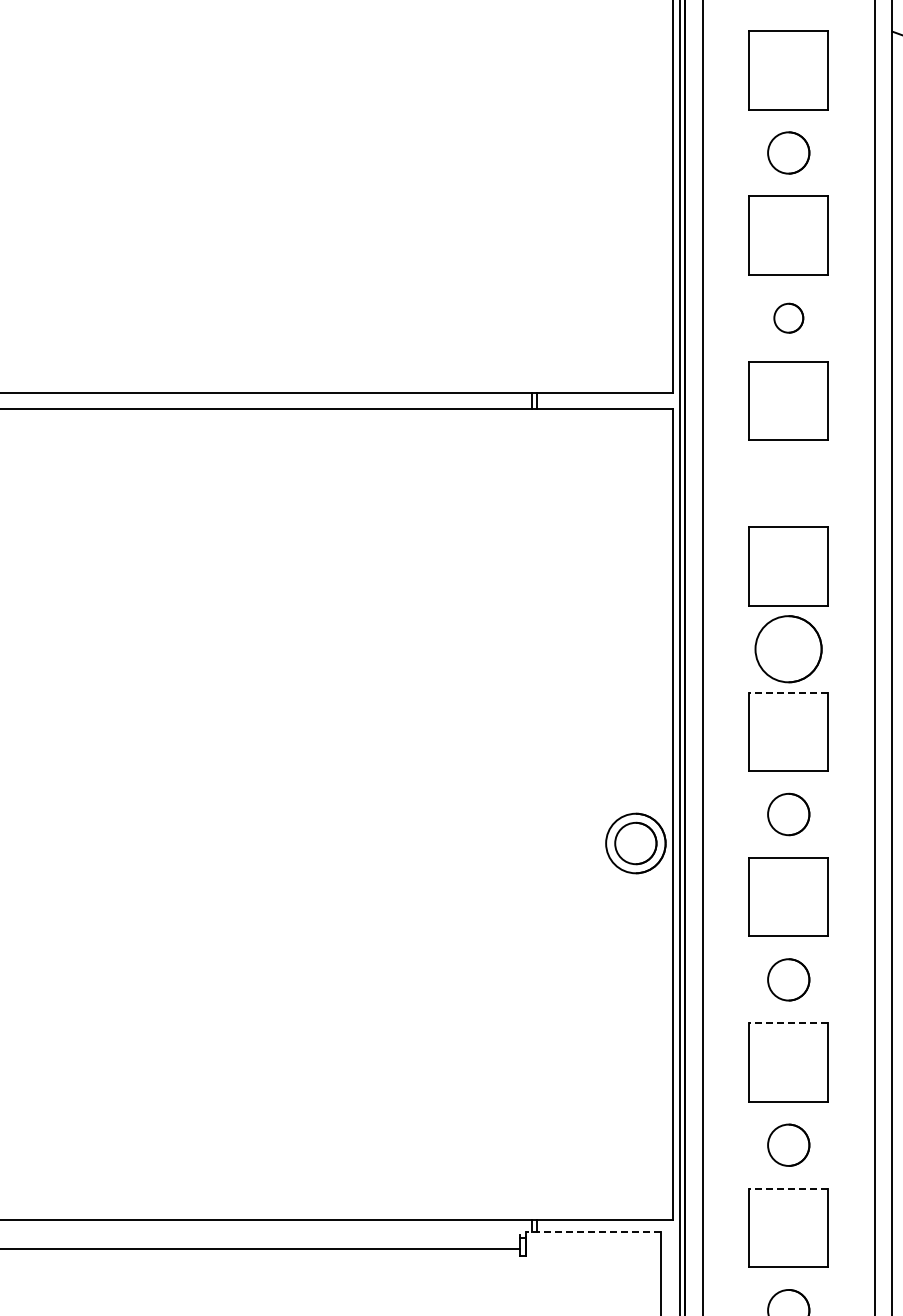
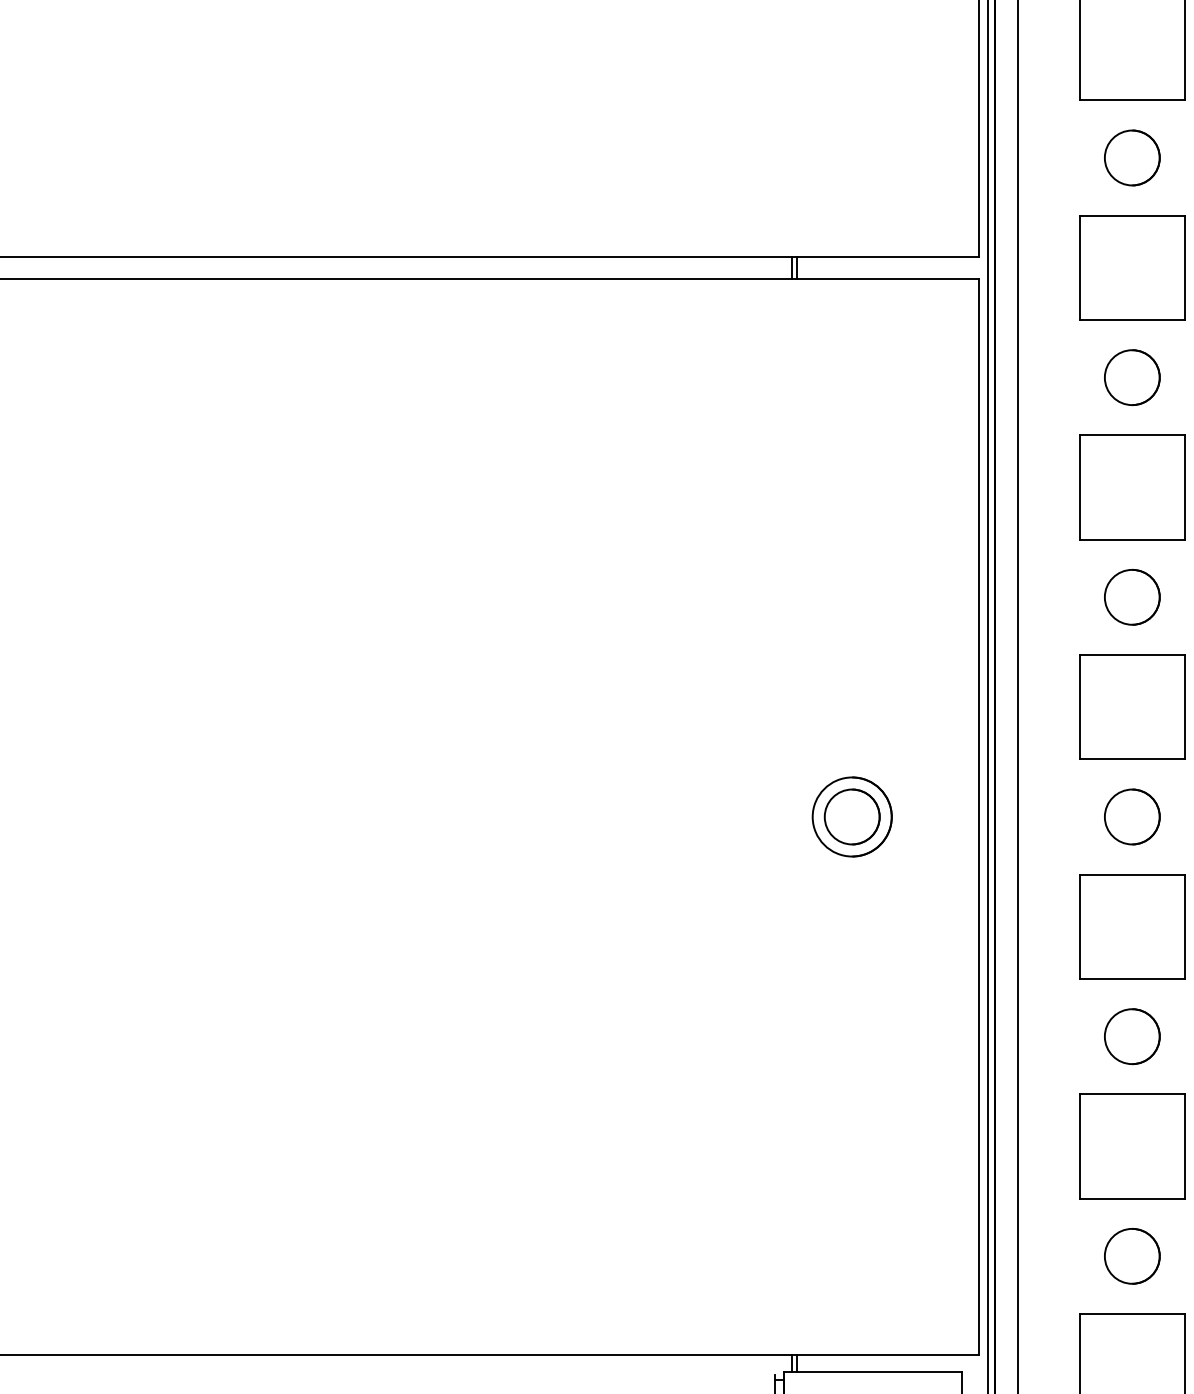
circle: (788, 317) -> (1131, 156), size x1.43
circle: (788, 483) -> (1131, 377), added
circle: (788, 648) -> (1131, 596), size x0.62
line: (788, 692) -> (1131, 654), dashed -> solid
part: (635, 843) -> (851, 816), moved
line: (788, 1023) -> (1131, 1094), dashed -> solid
line: (788, 1188) -> (1131, 1313), dashed -> solid
line: (592, 1232) -> (871, 1372), dashed -> solid

